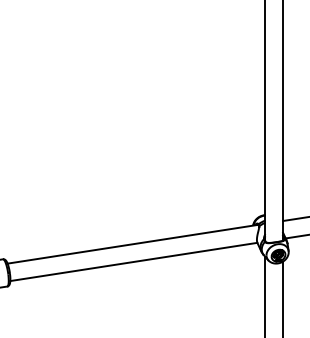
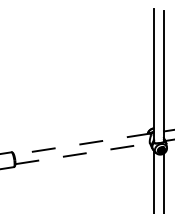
line: (131, 244) -> (81, 144), solid -> dashed
line: (135, 261) -> (83, 153), solid -> dashed

